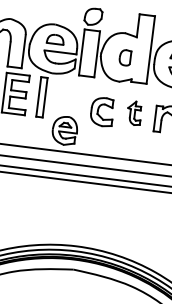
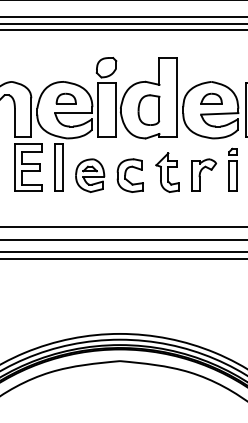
part: (124, 57) -> (148, 109), size x1.67
part: (134, 113) -> (167, 172), size x1.43
part: (65, 130) -> (90, 175), moved

